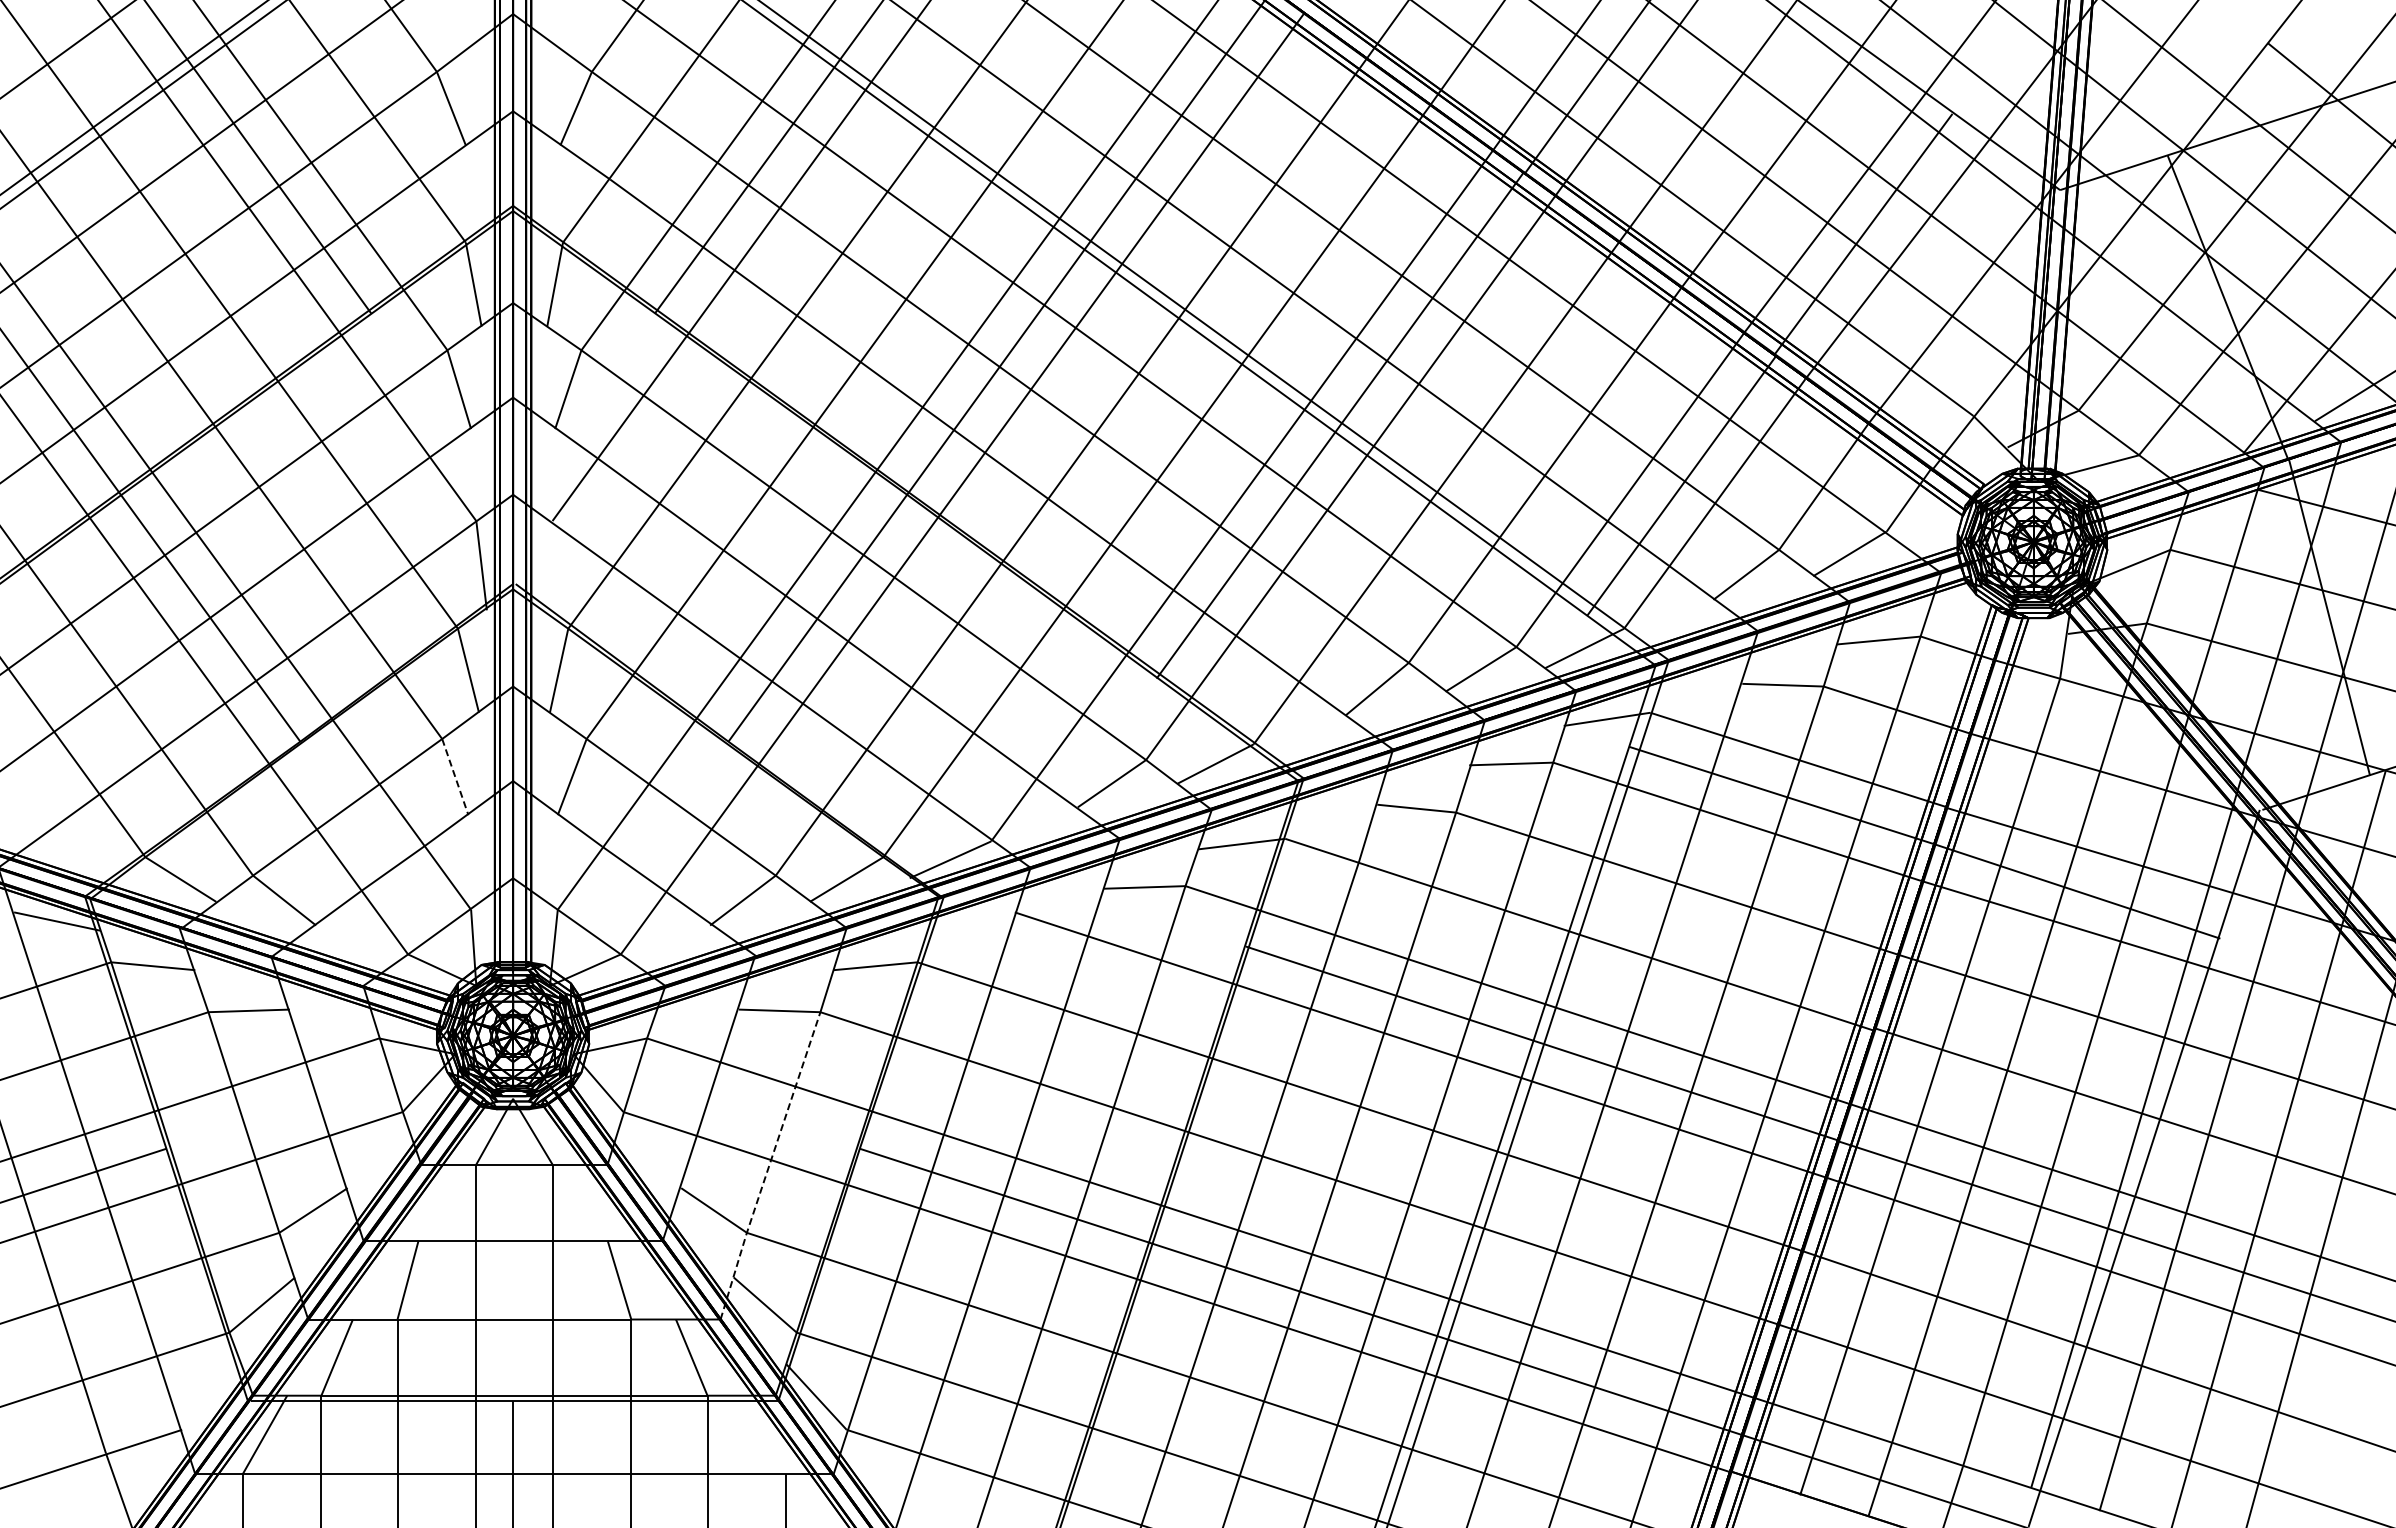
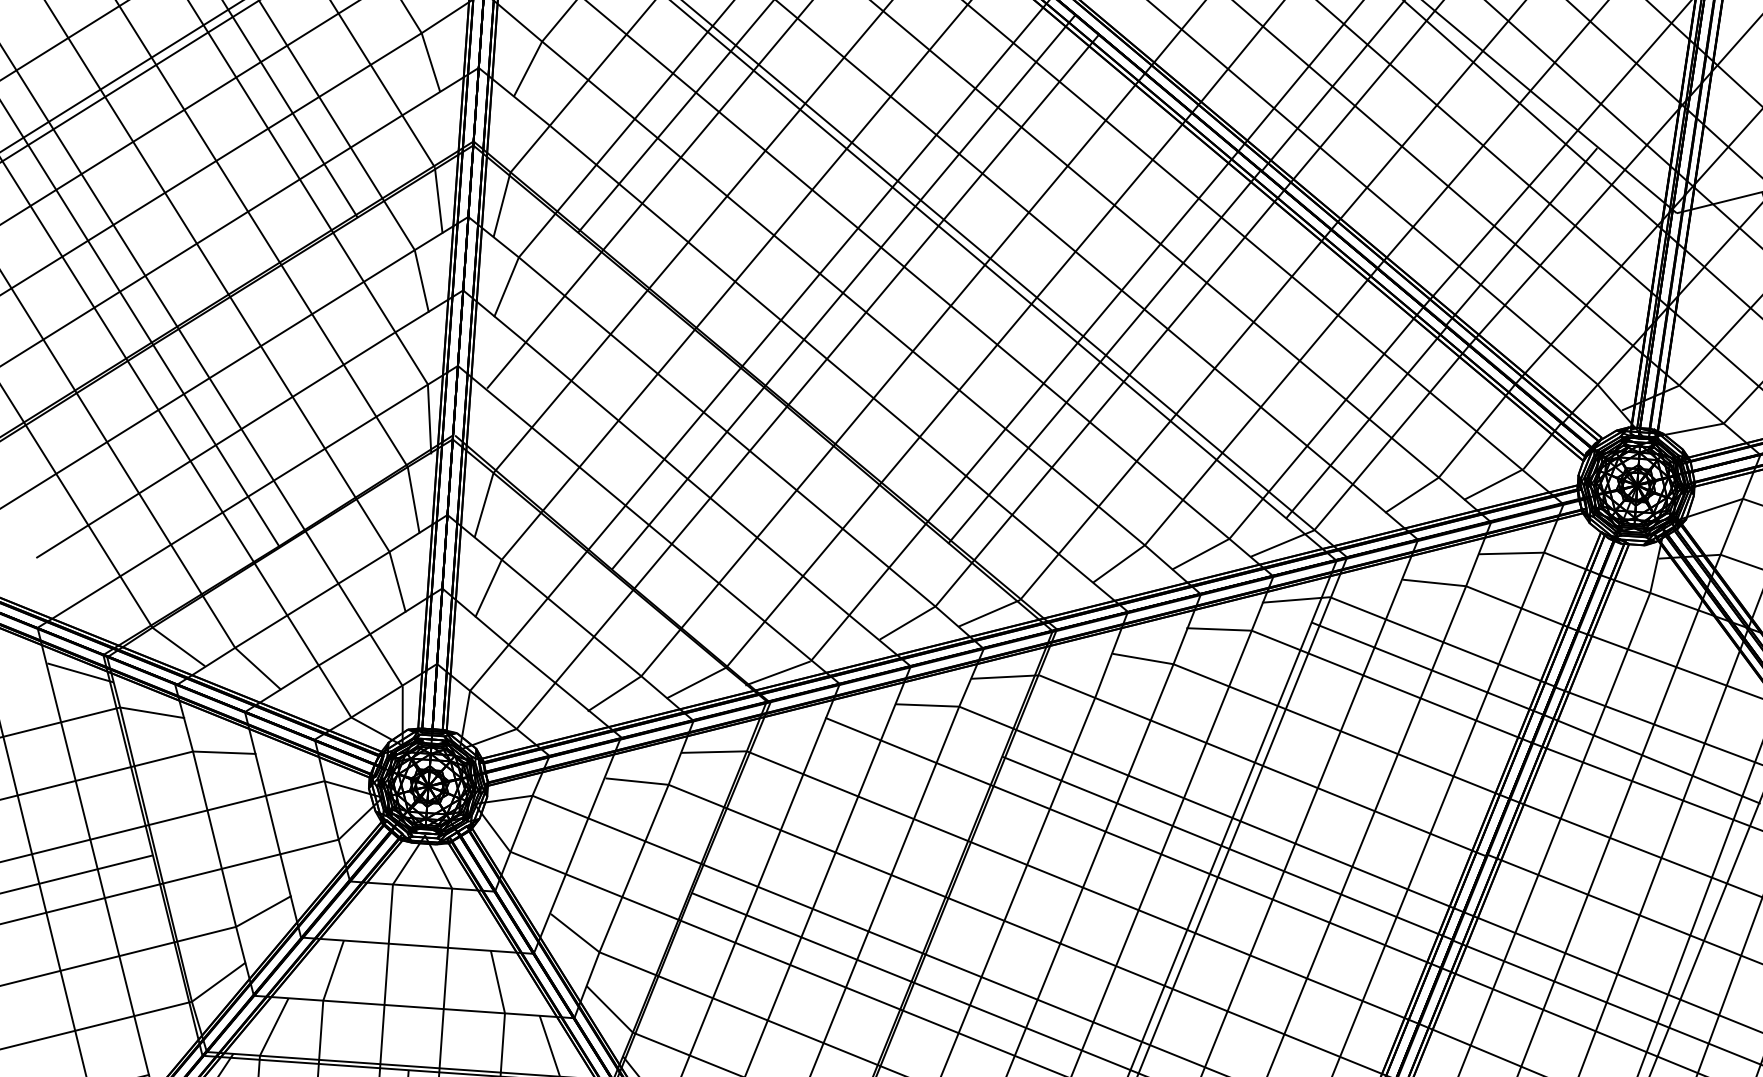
line: (455, 777) -> (397, 582), dashed -> solid
line: (769, 1165) -> (620, 901), dashed -> solid

